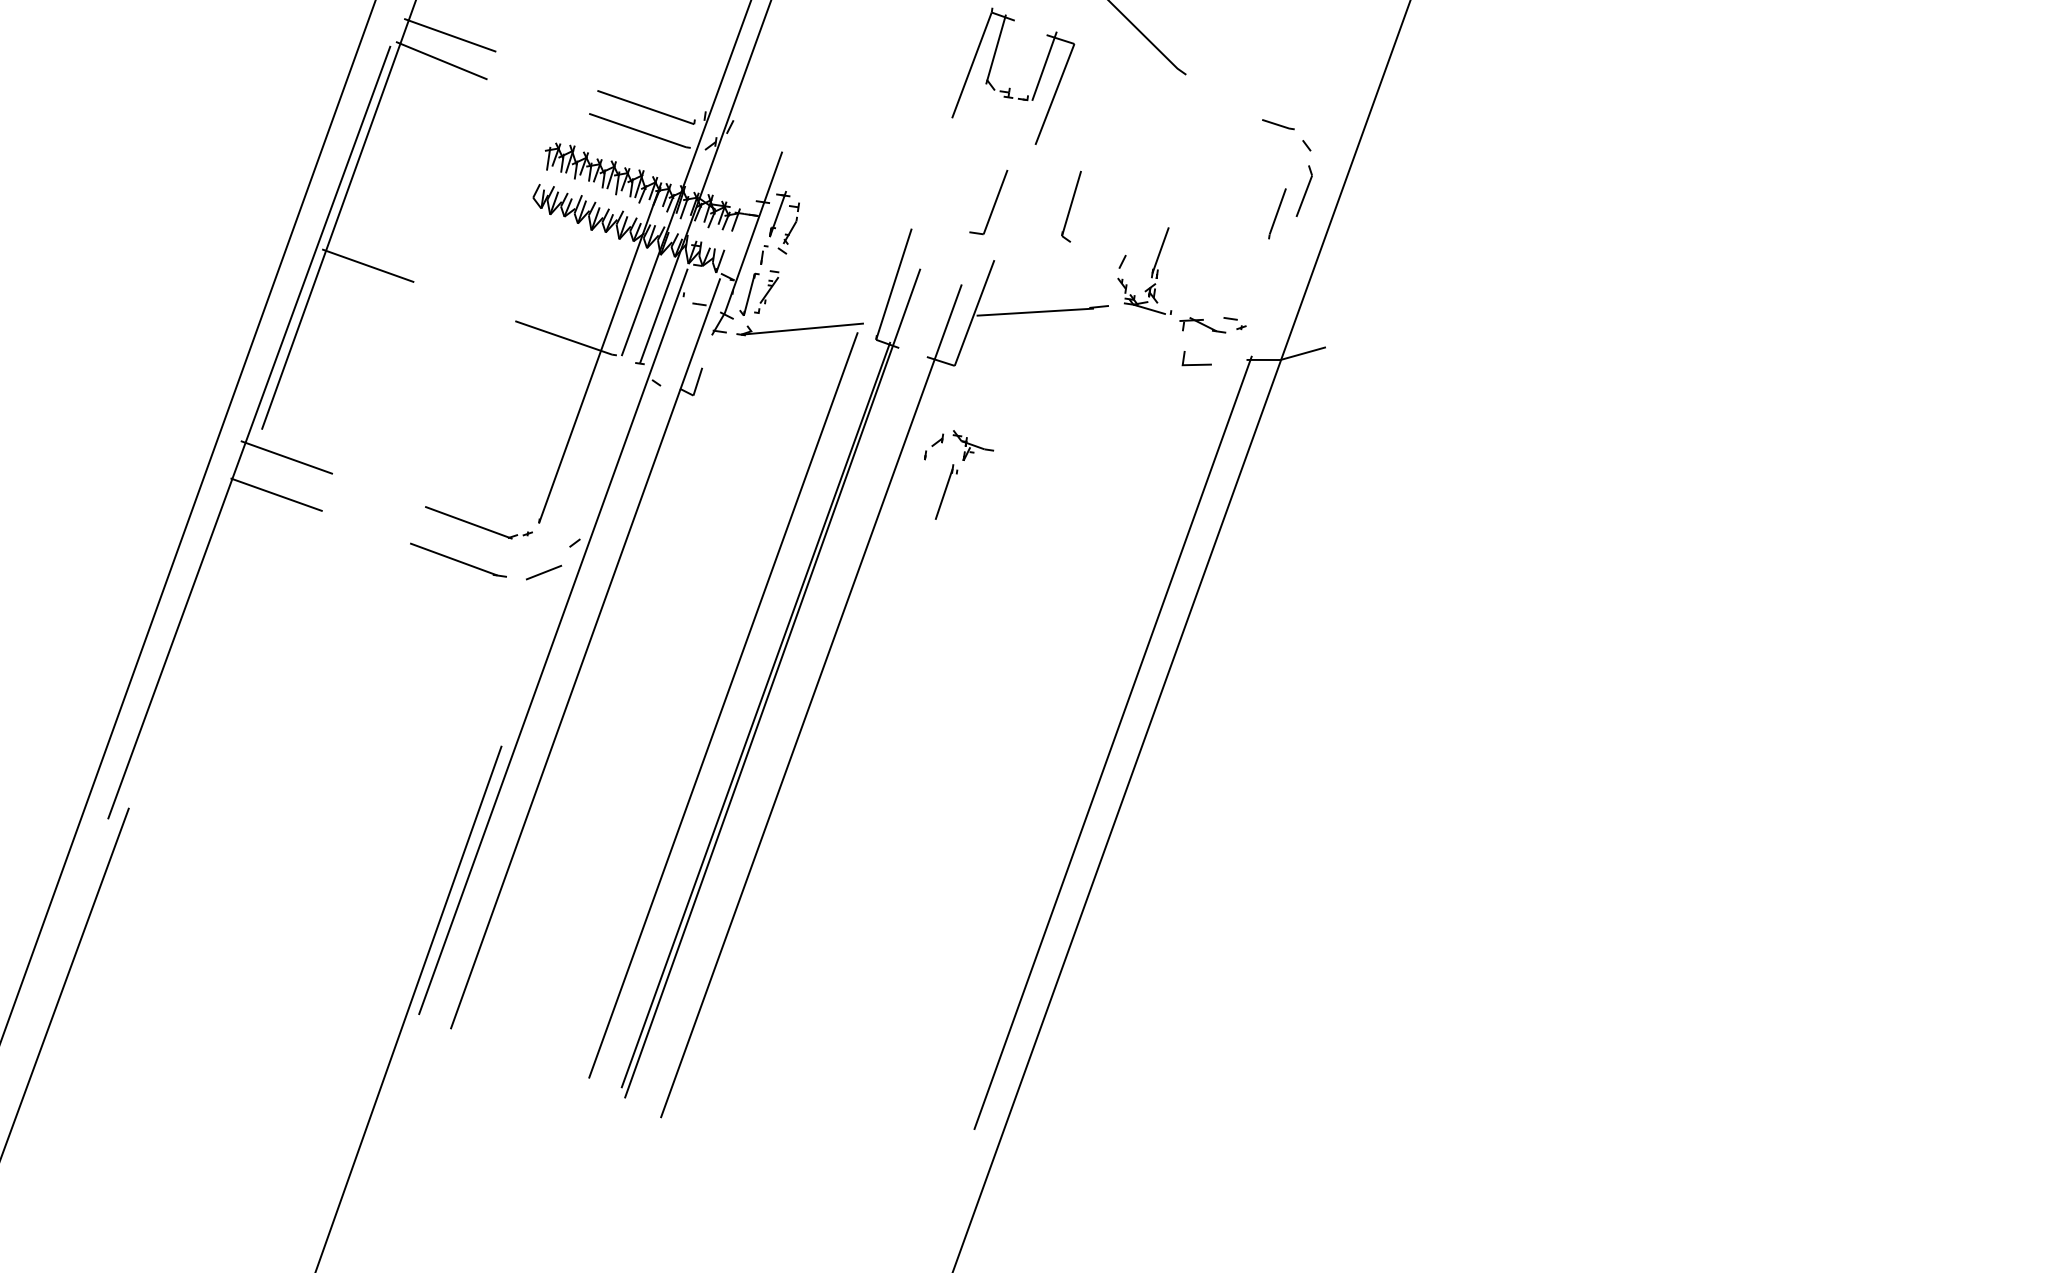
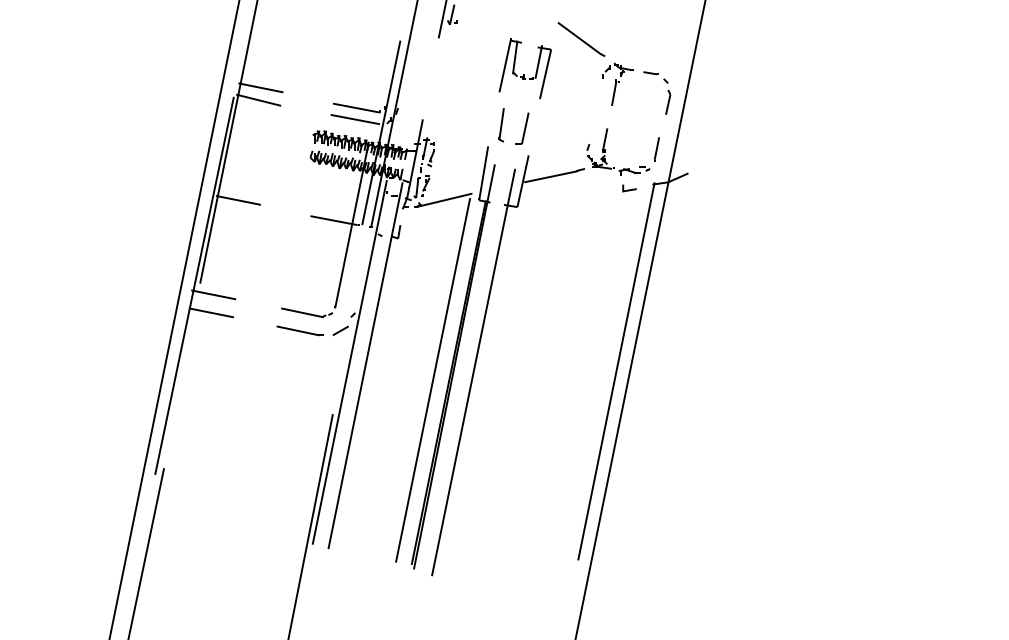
part: (1070, 206) -> (501, 125), moved
line: (1276, 213) -> (656, 149), moved
part: (954, 474) -> (617, 83), moved

